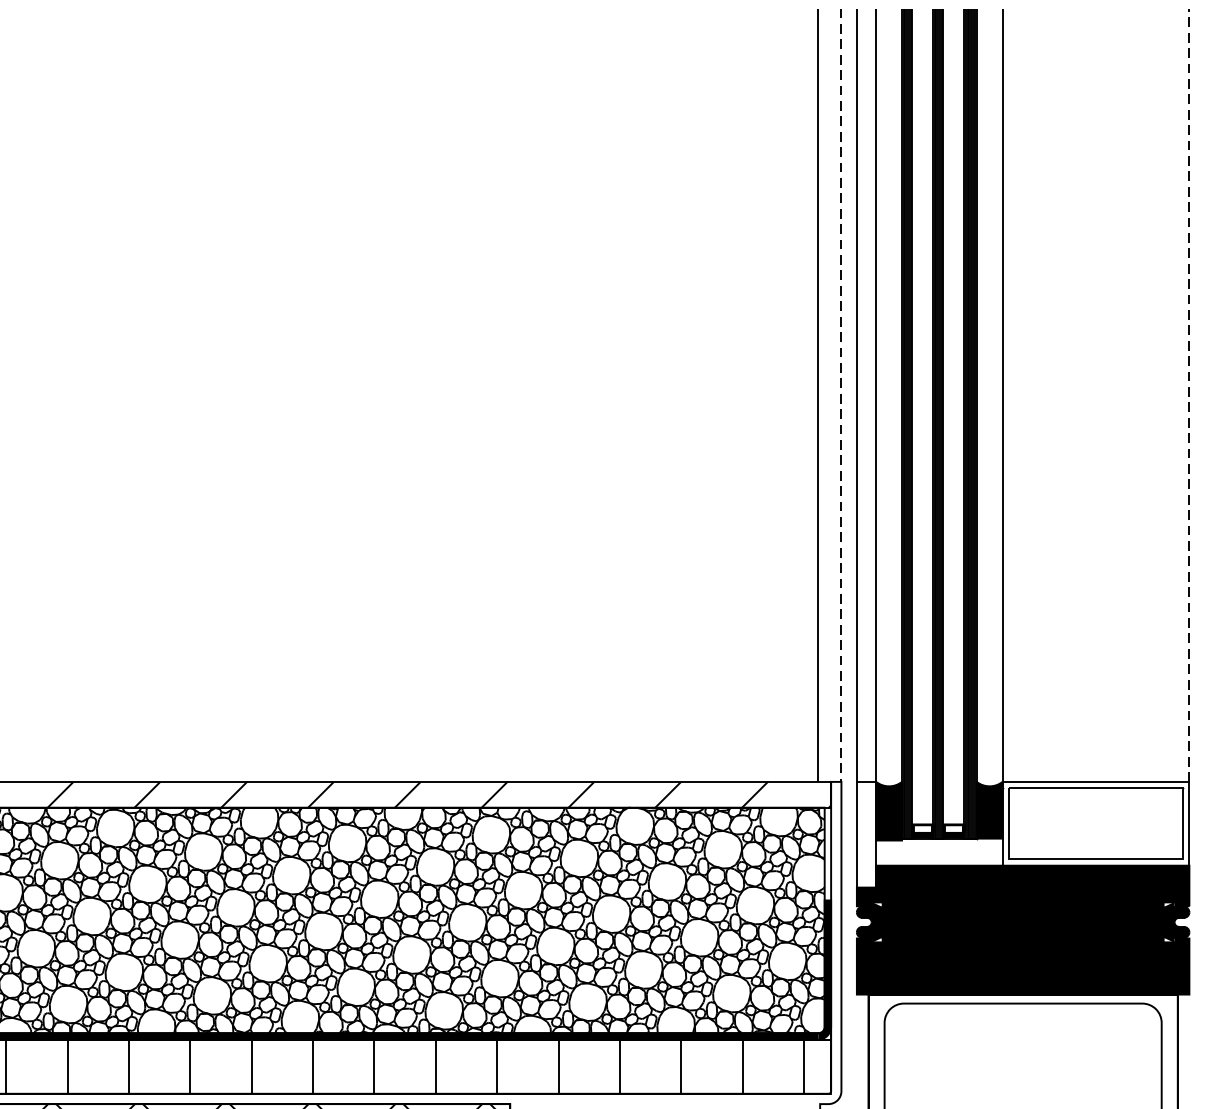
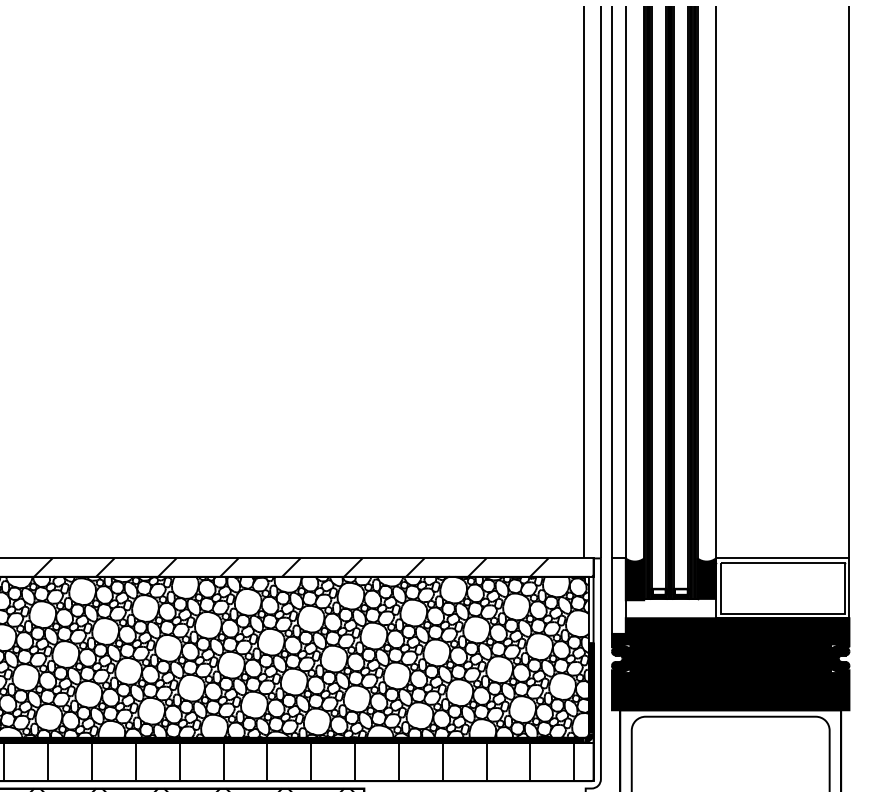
line: (1189, 394) -> (849, 281), dashed -> solid
line: (840, 395) -> (600, 282), dashed -> solid

